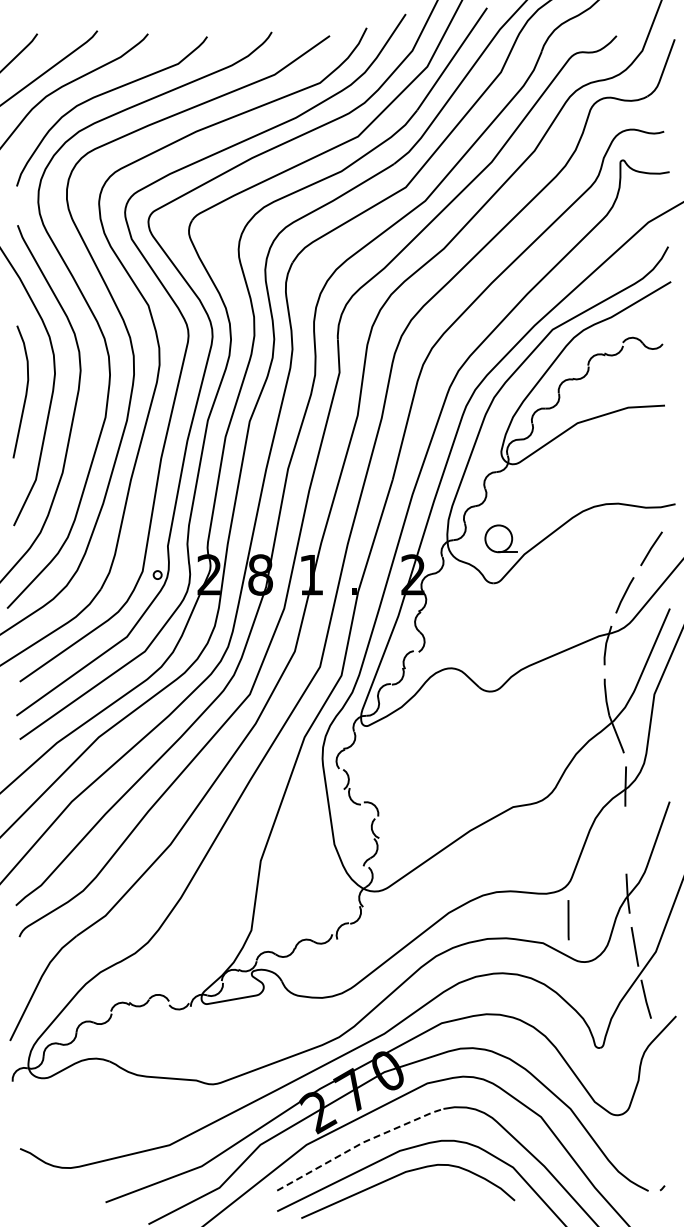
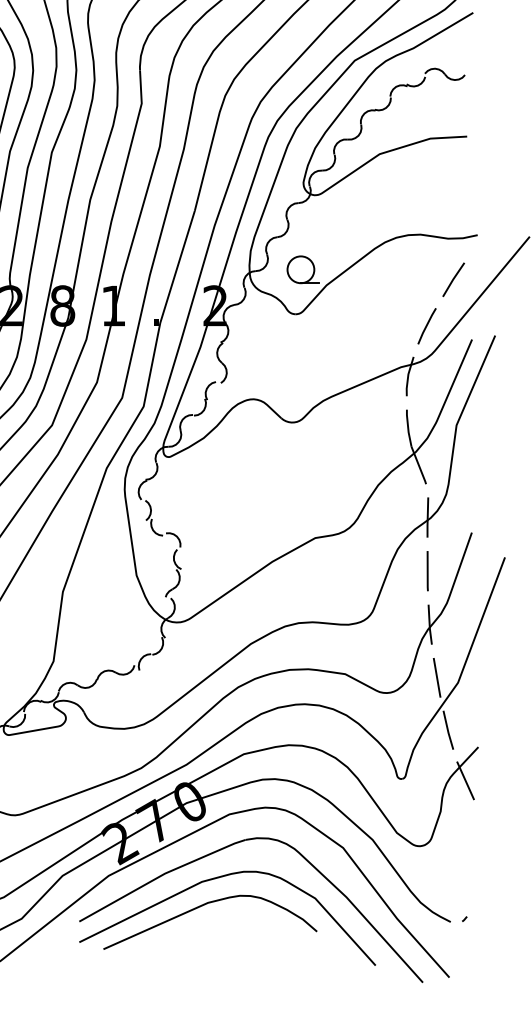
line: (568, 920) -> (427, 571), moved
line: (663, 1049) -> (465, 780), added
line: (359, 1144) -> (161, 875), dashed -> solid

